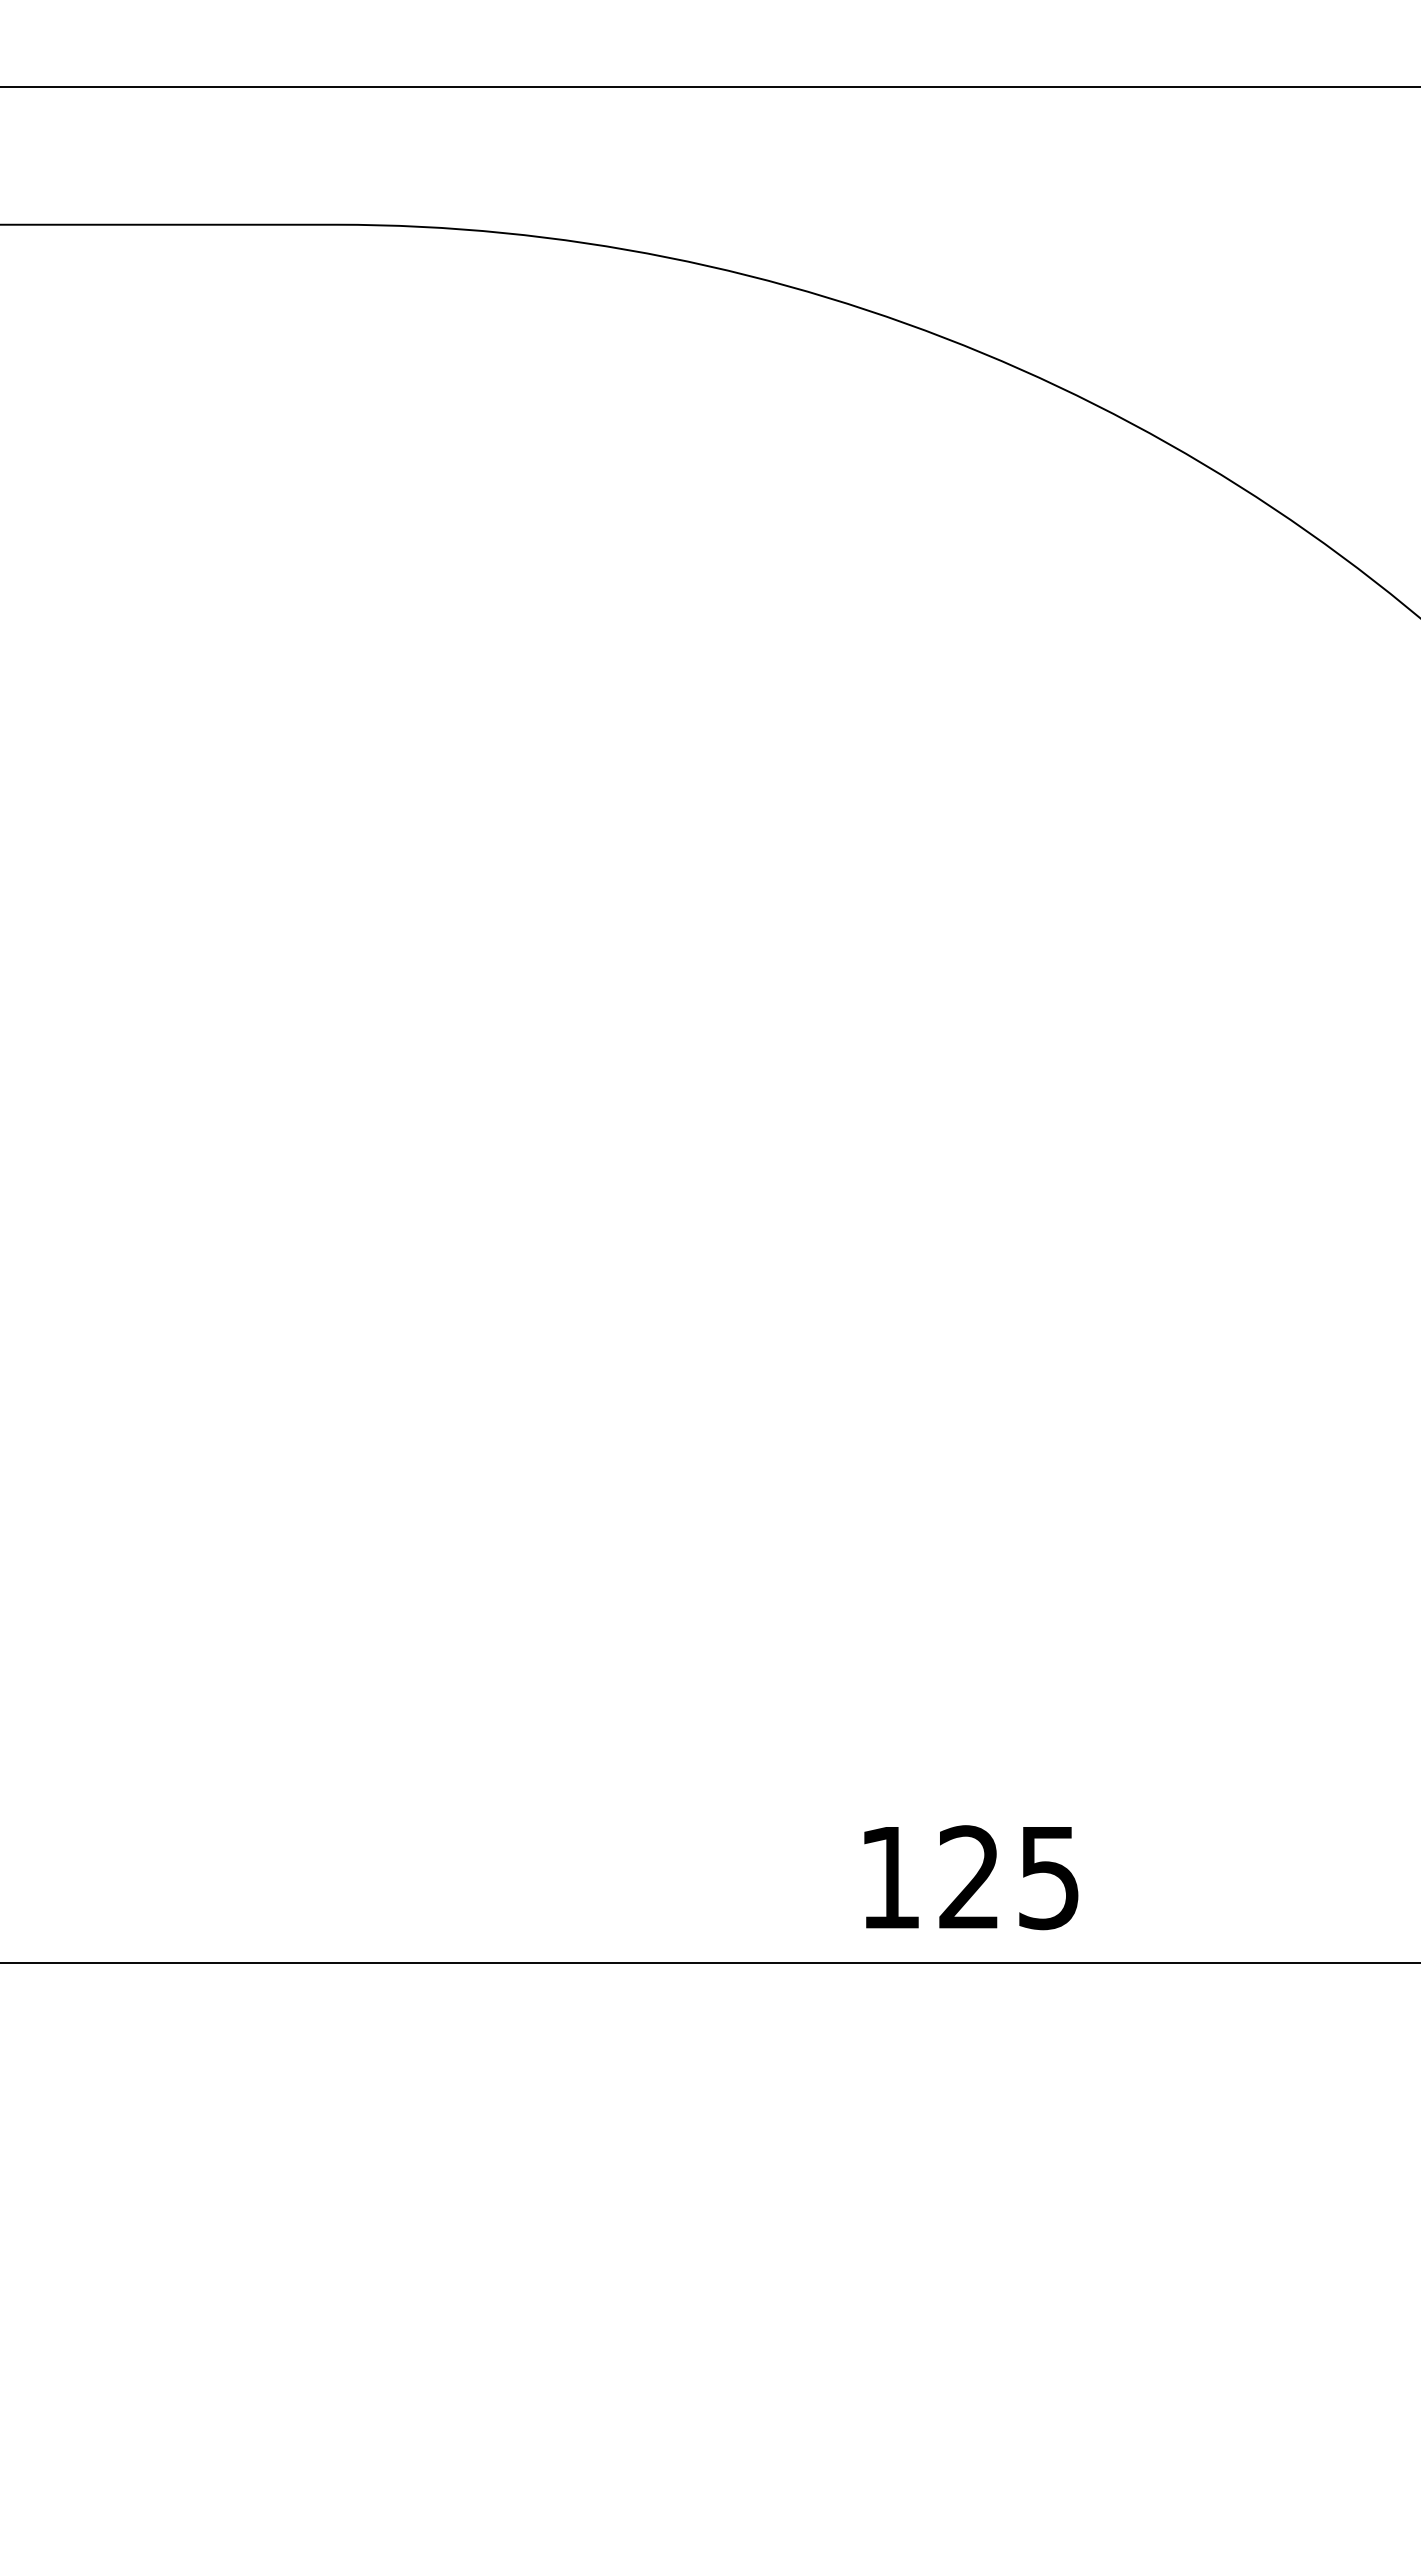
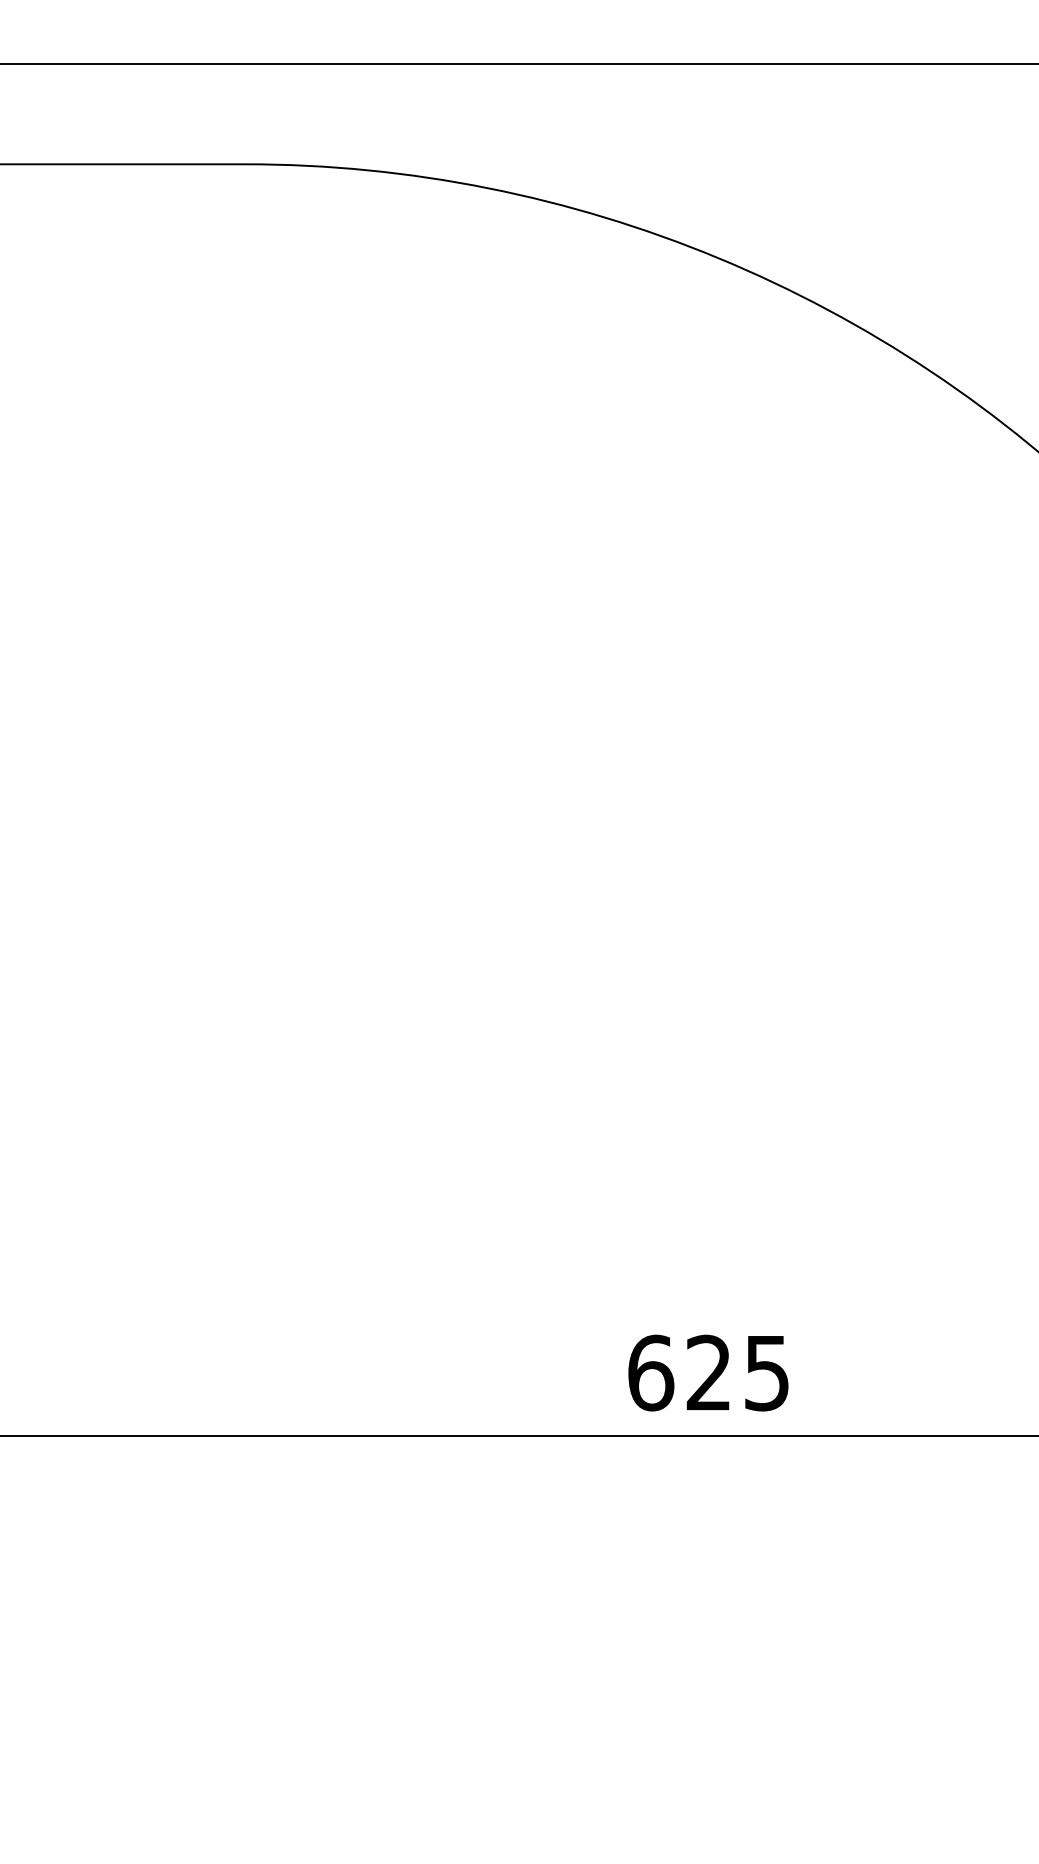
text: (890, 1877) -> (651, 1372), 125 -> 625

